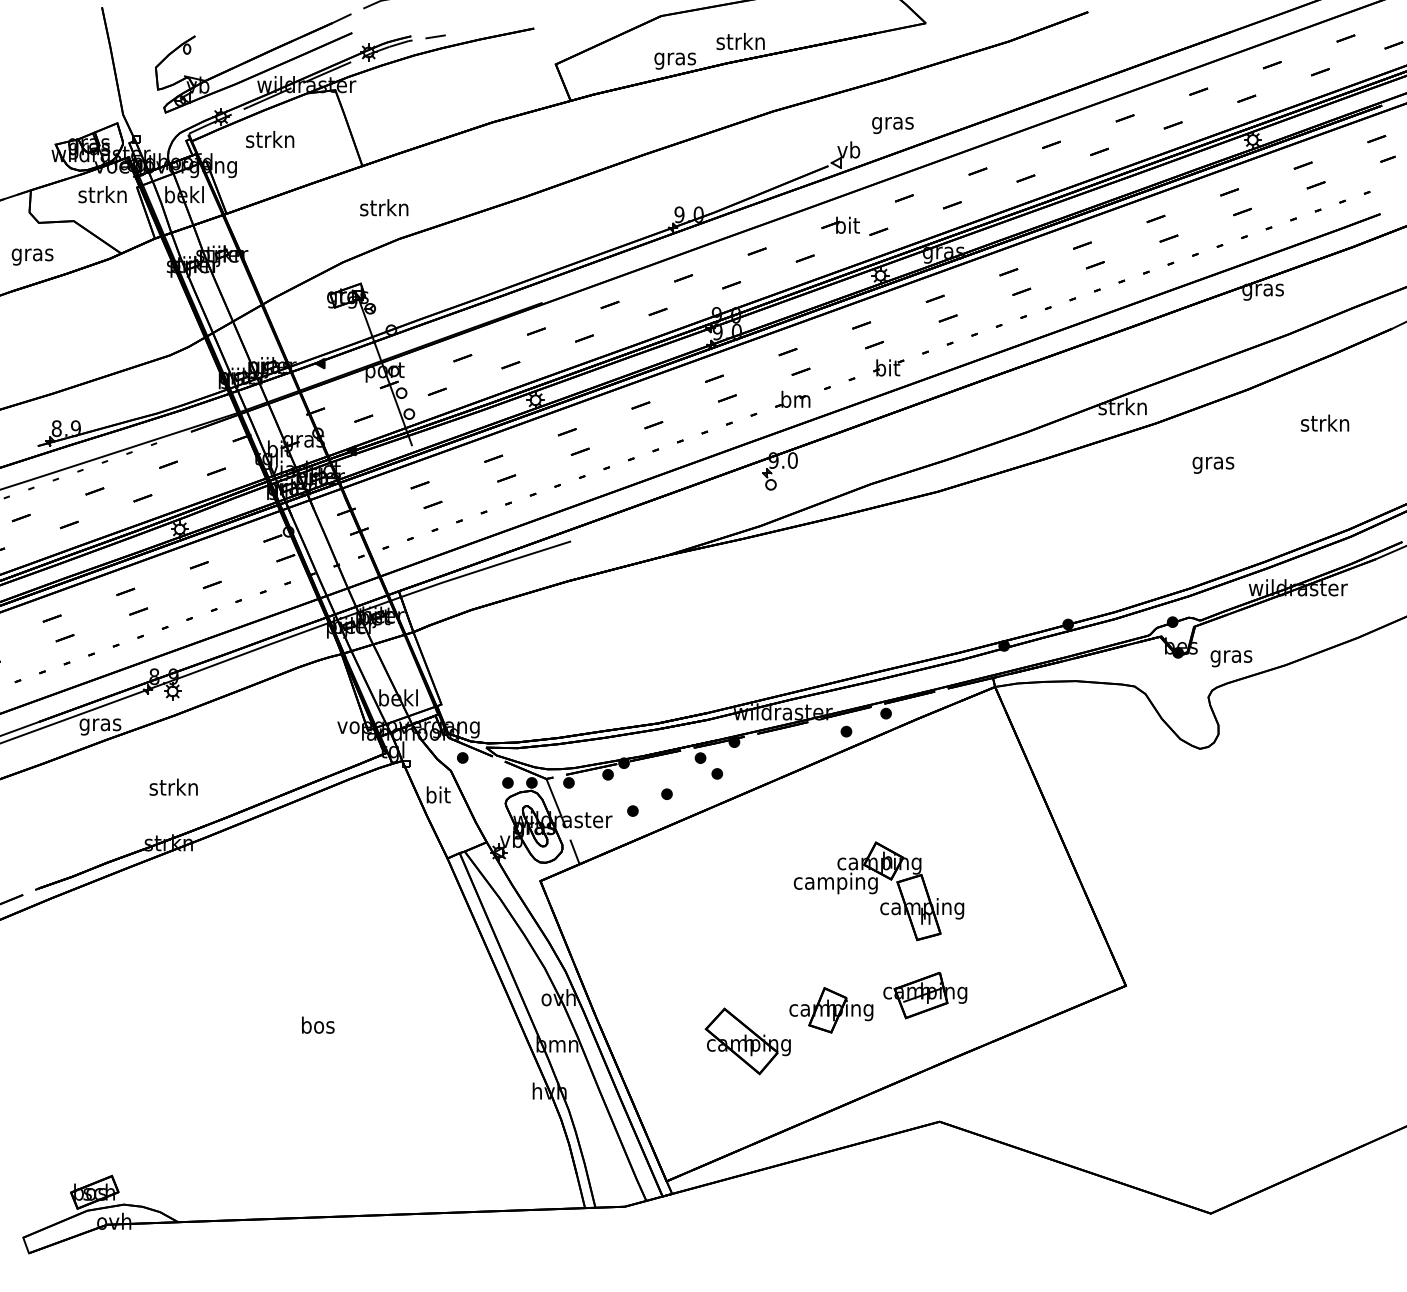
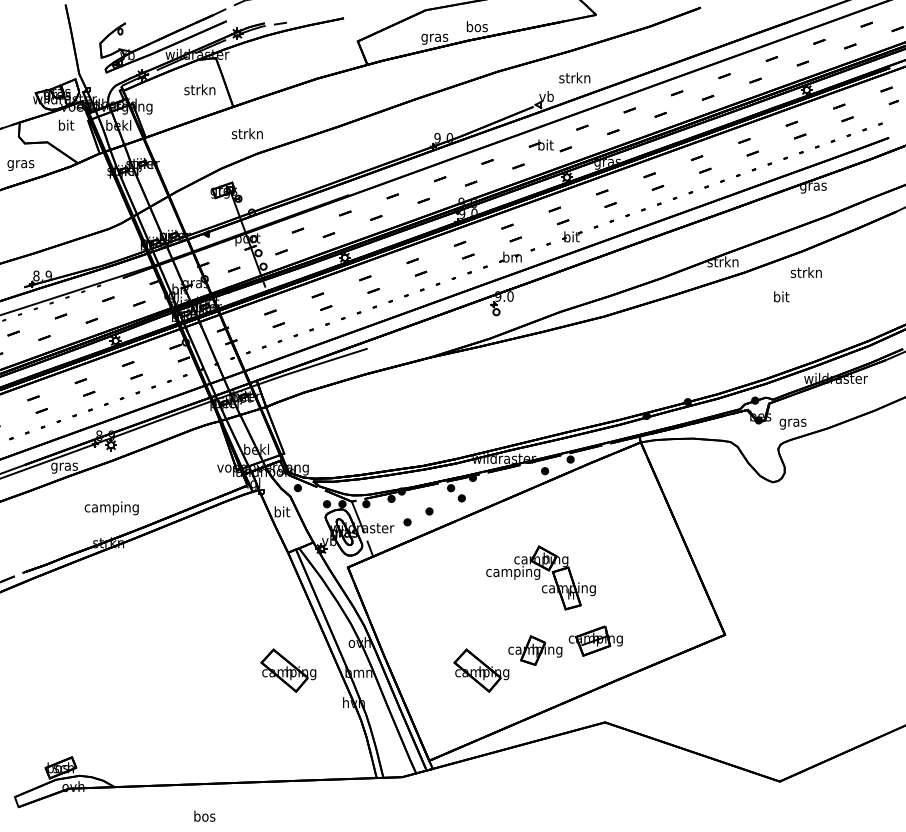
text: (739, 41) -> (476, 26), strkn -> bos
text: (892, 123) -> (574, 79), gras -> strkn
text: (269, 139) -> (199, 89), moved
text: (101, 193) -> (65, 124), strkn -> bit
text: (1323, 423) -> (805, 272), moved
text: (1213, 463) -> (781, 298), gras -> bit
text: (173, 789) -> (111, 508), strkn -> camping
part: (878, 890) -> (540, 577), moved
text: (317, 1024) -> (204, 815), moved
part: (448, 1041) -> (288, 670), added

